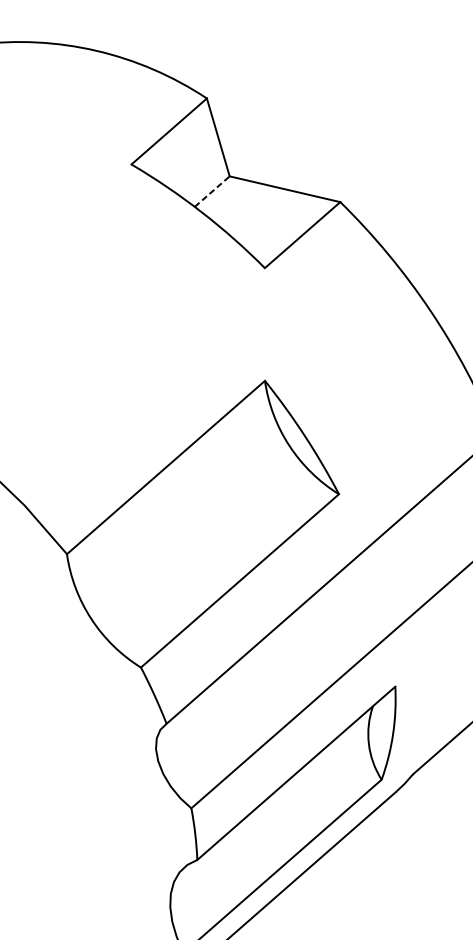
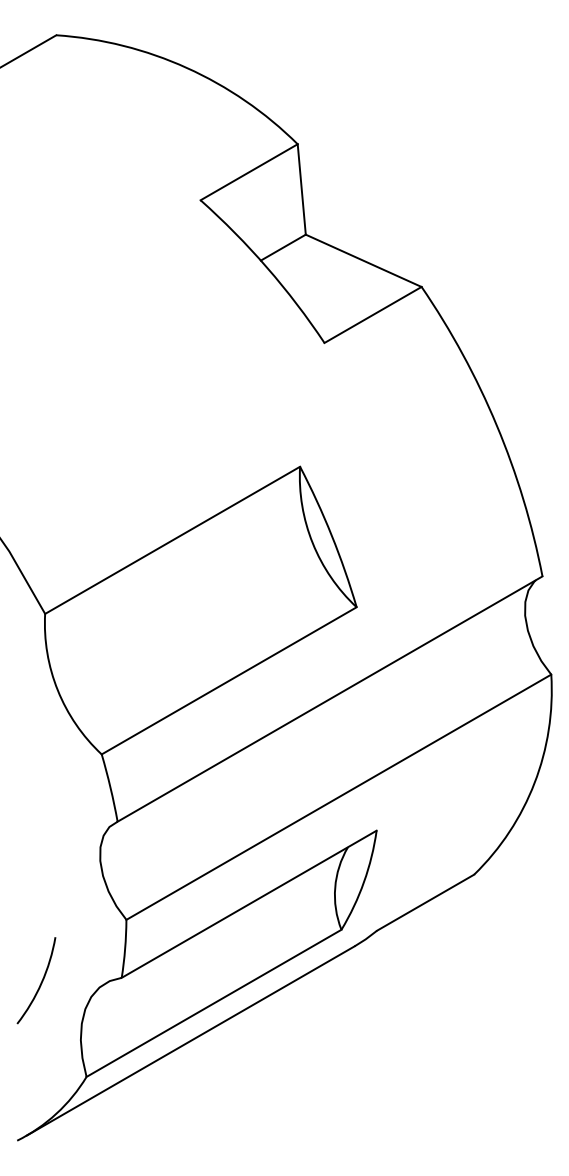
line: (212, 191) -> (283, 247), dashed -> solid
arc: (126, 878) -> (40, 982), added

